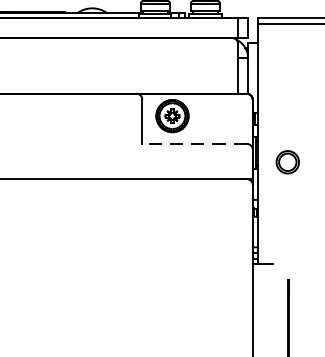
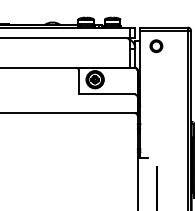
line: (193, 143) -> (106, 94), dashed -> solid
part: (287, 162) -> (156, 46), moved

